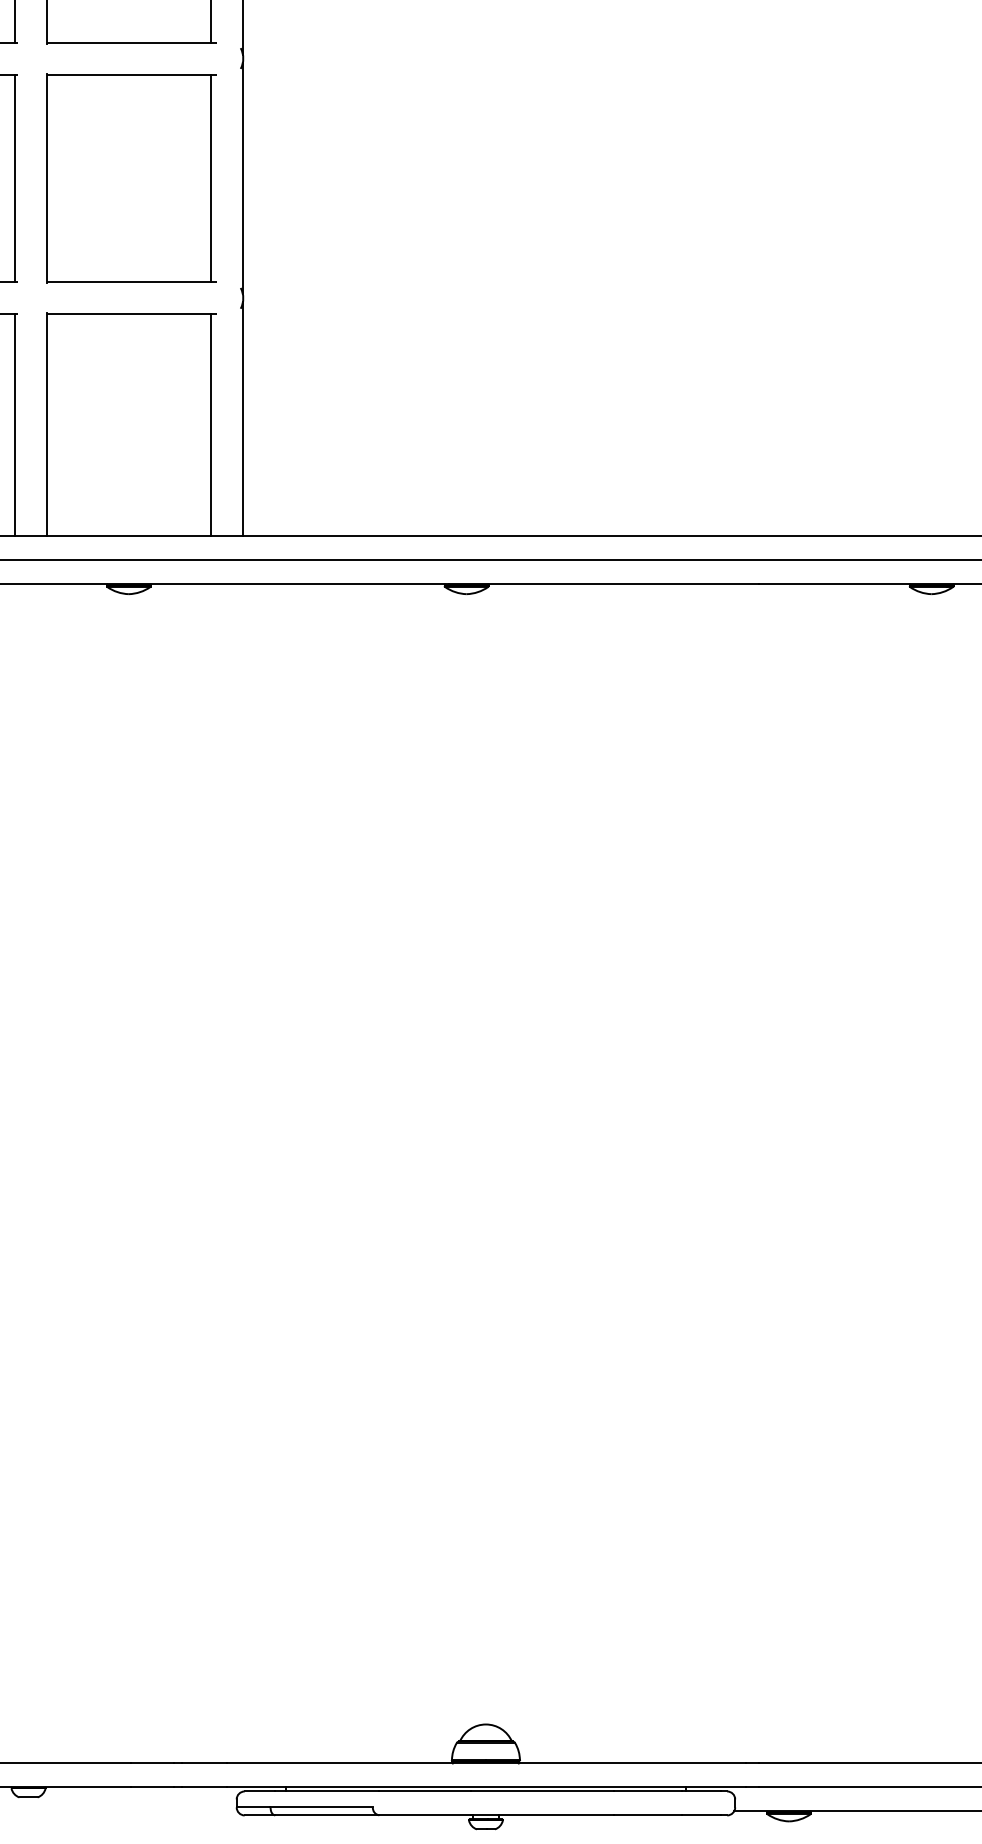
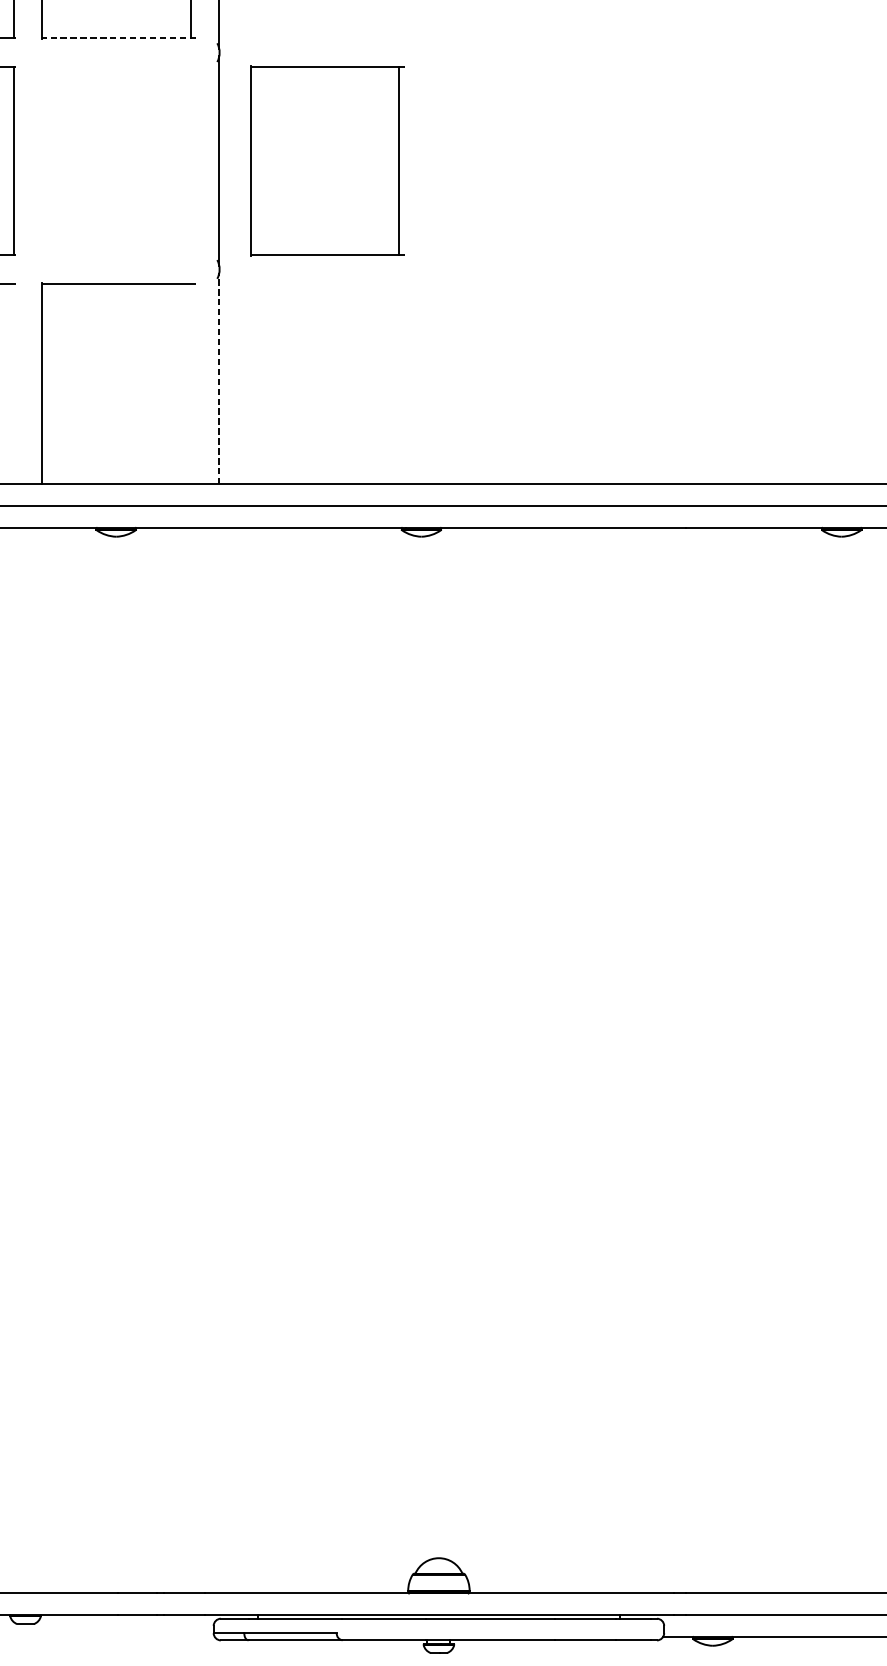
line: (132, 42) -> (119, 38), solid -> dashed
part: (131, 178) -> (327, 161), moved
line: (243, 419) -> (219, 378), solid -> dashed
line: (15, 425) -> (13, 384), removed
line: (211, 425) -> (190, 384), removed

